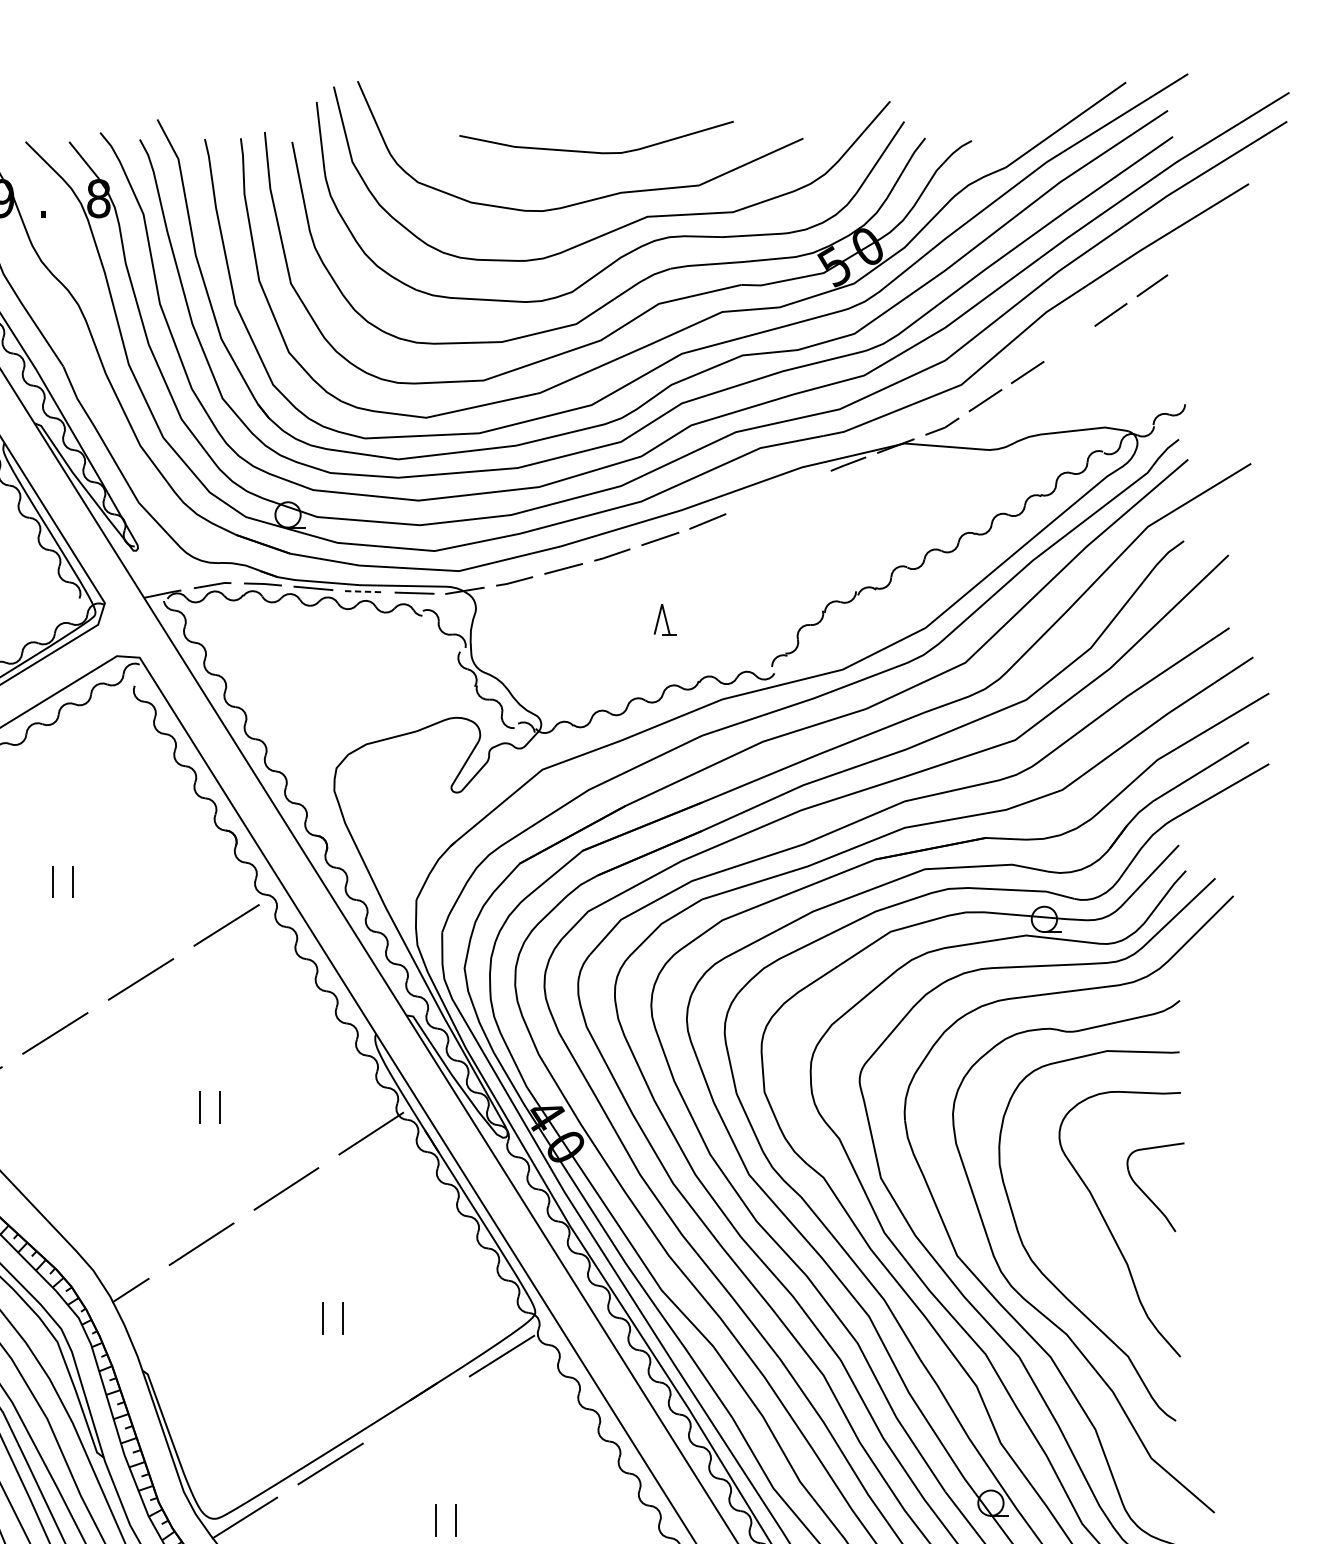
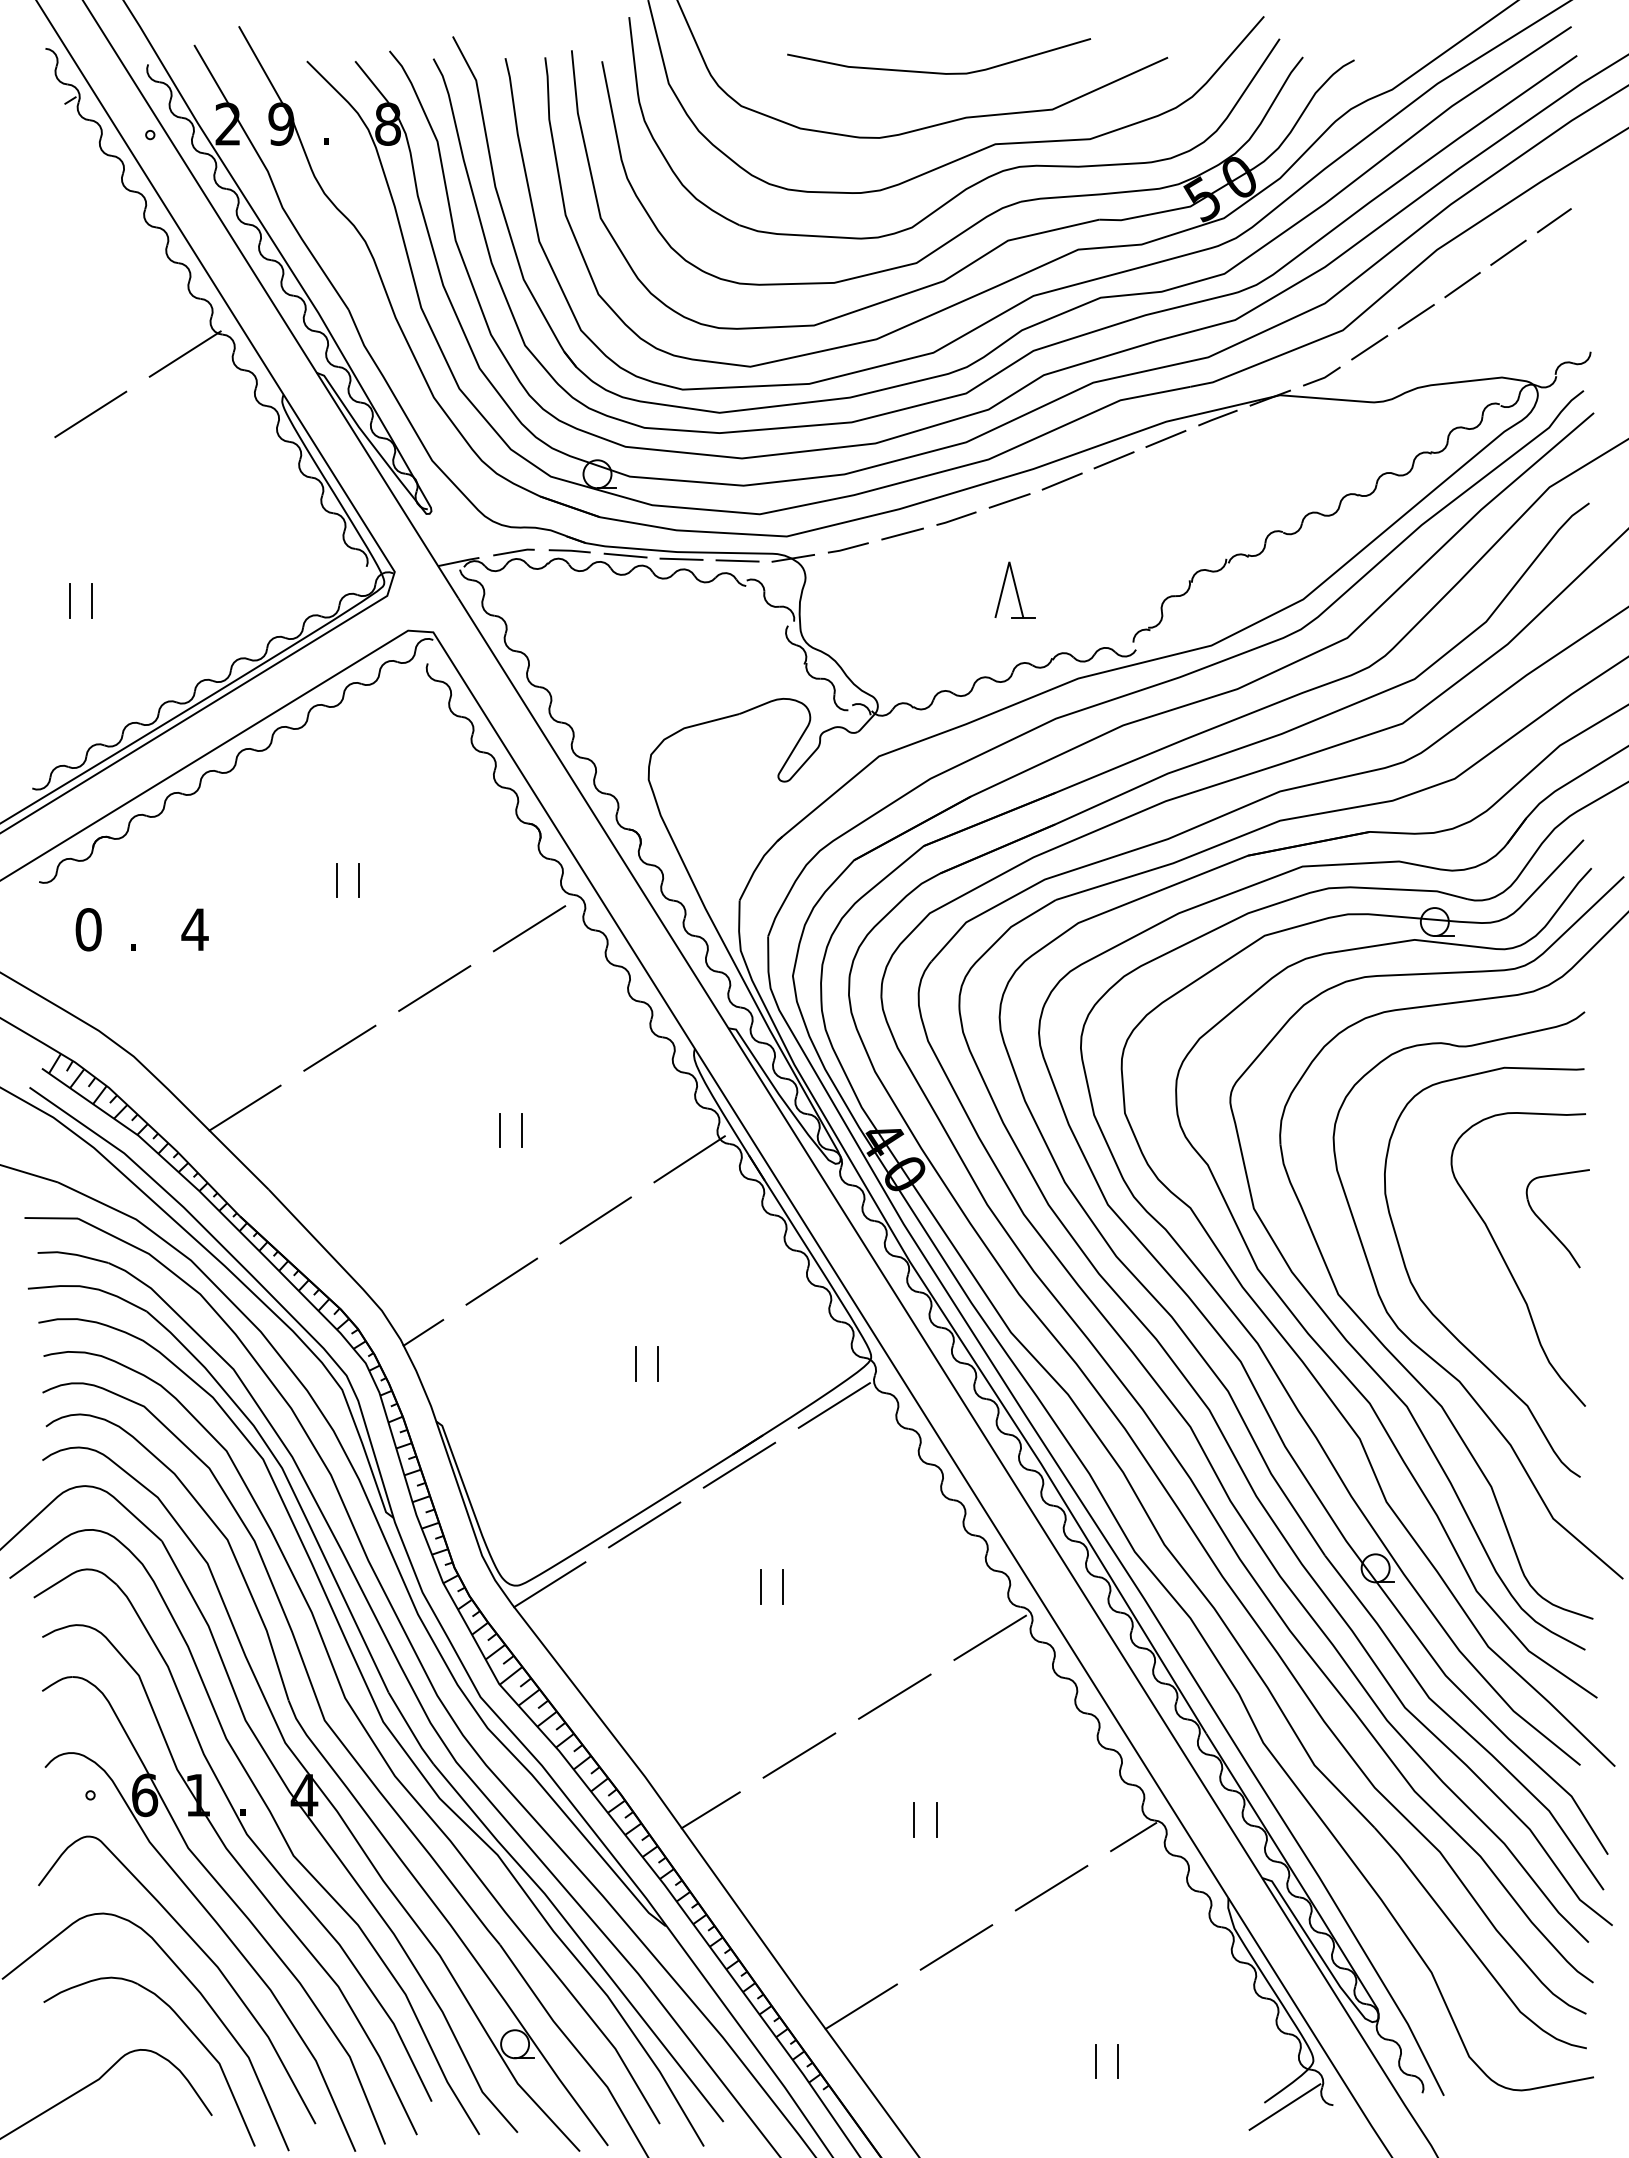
line: (1069, 344) -> (1462, 285), added
line: (801, 482) -> (1165, 438), added
line: (754, 502) -> (1113, 460), added
line: (364, 591) -> (682, 559), dashed -> solid
part: (664, 618) -> (1014, 589), size x1.67
line: (416, 1409) -> (739, 1464), added

